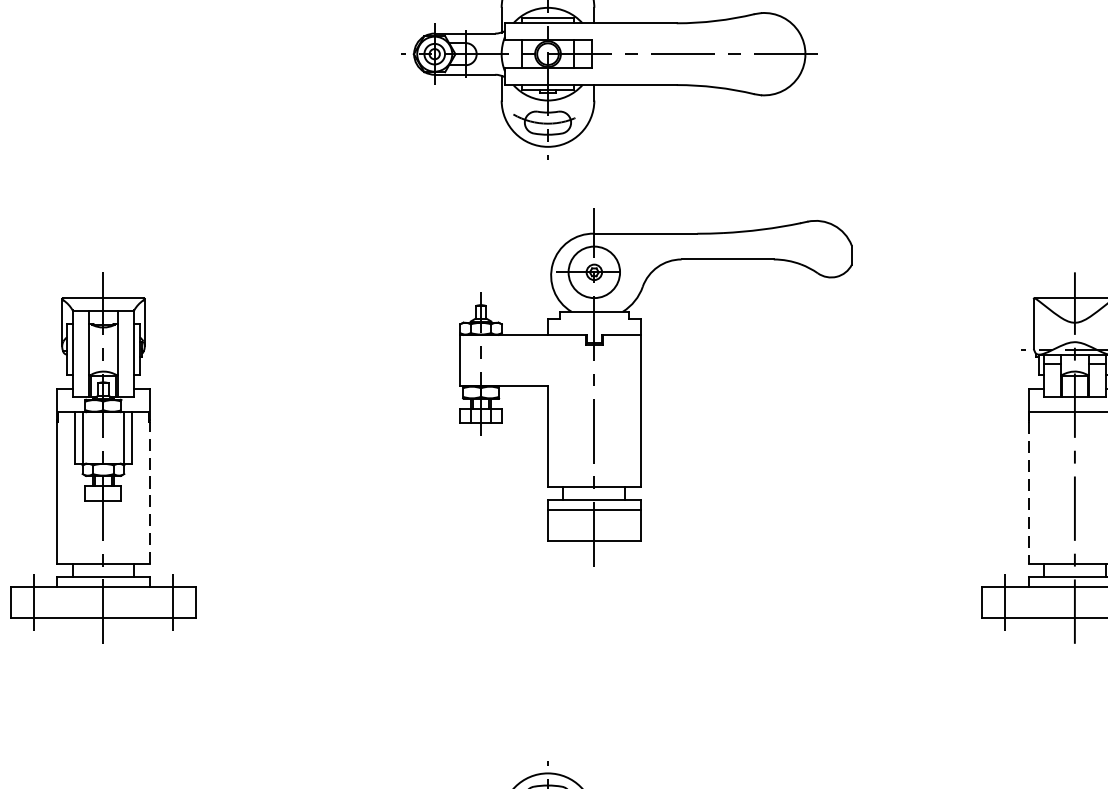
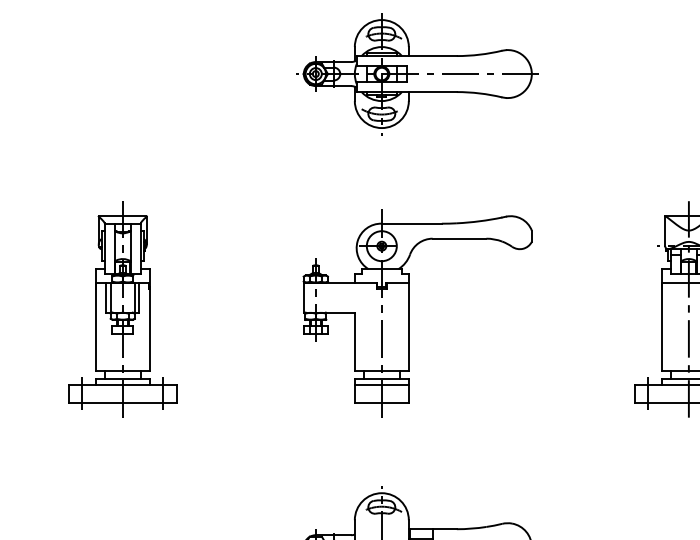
part: (641, 387) -> (409, 313), moved
line: (149, 492) -> (149, 329), dashed -> solid
line: (1027, 494) -> (661, 330), dashed -> solid

